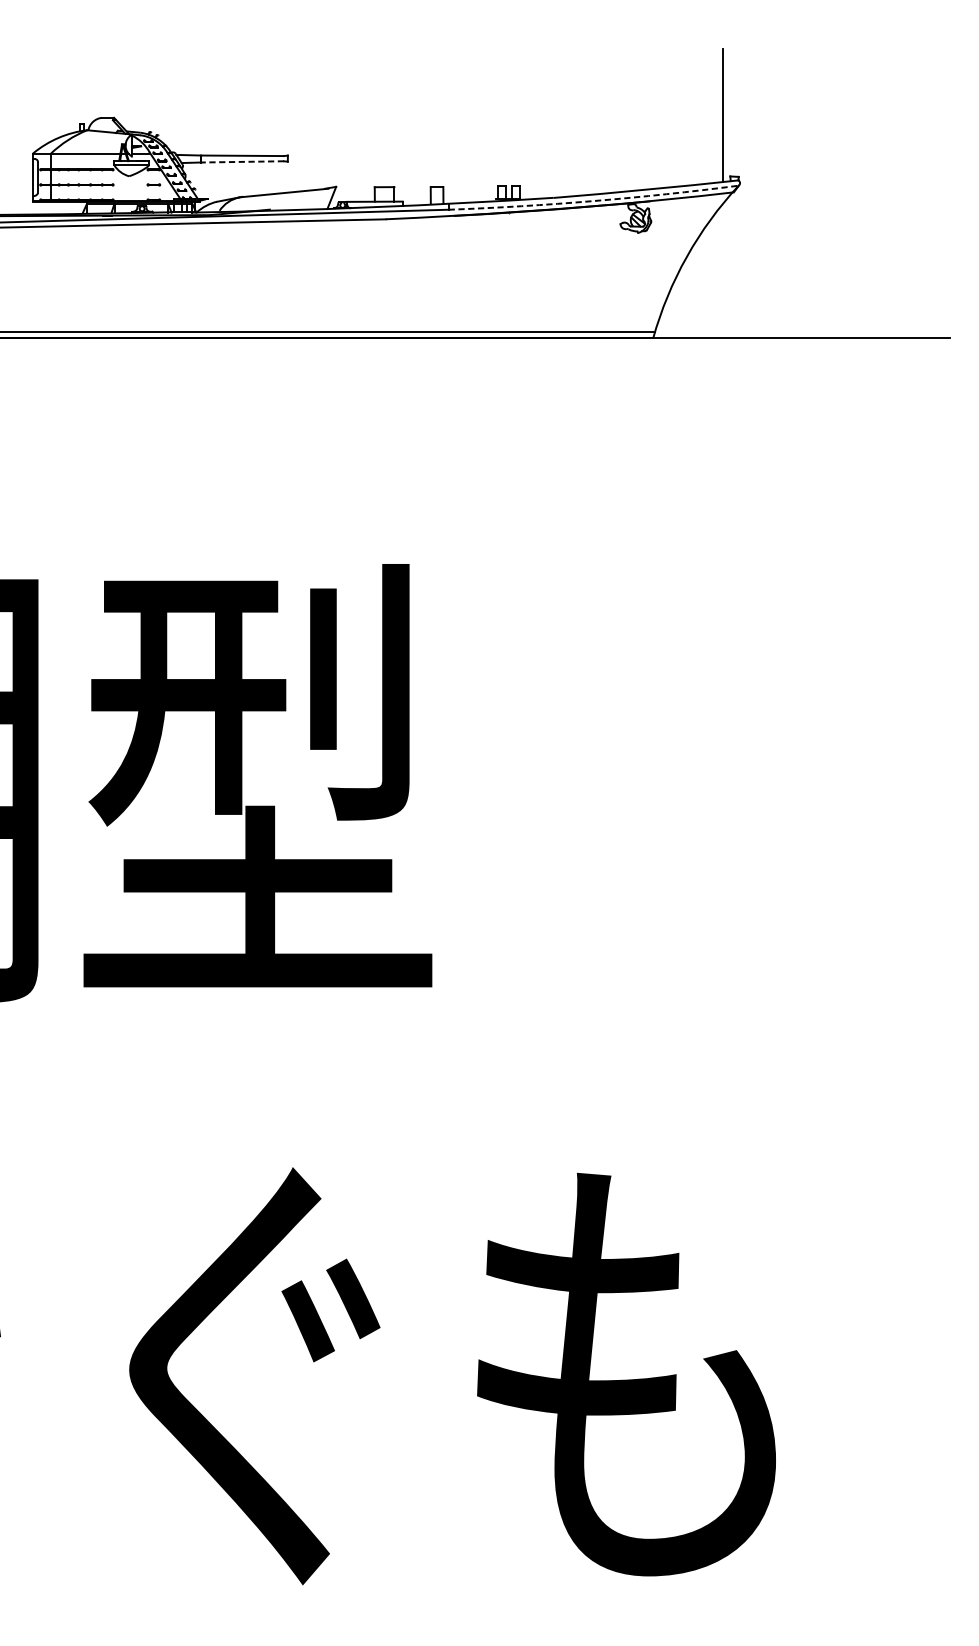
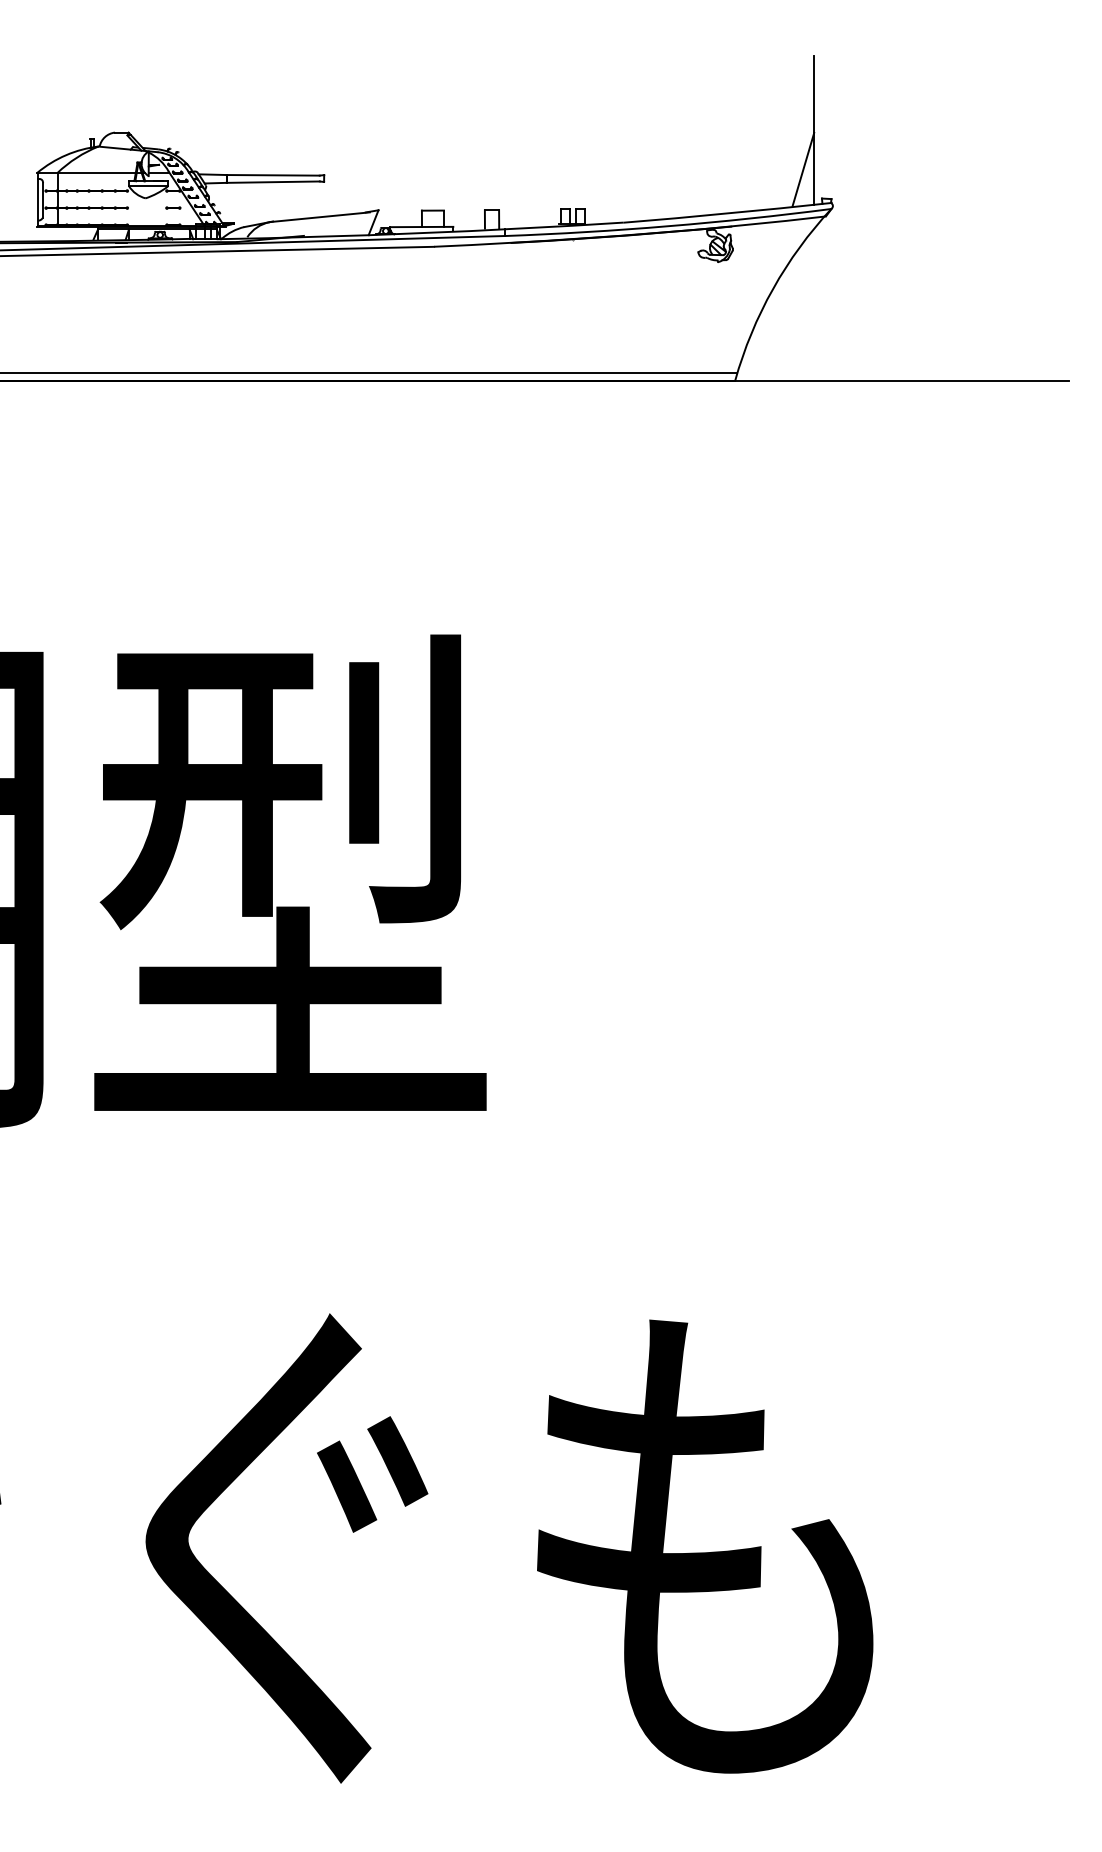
line: (713, 150) -> (803, 169), added
line: (242, 162) -> (273, 182), dashed -> solid
arc: (593, 201) -> (668, 226), dashed -> solid

